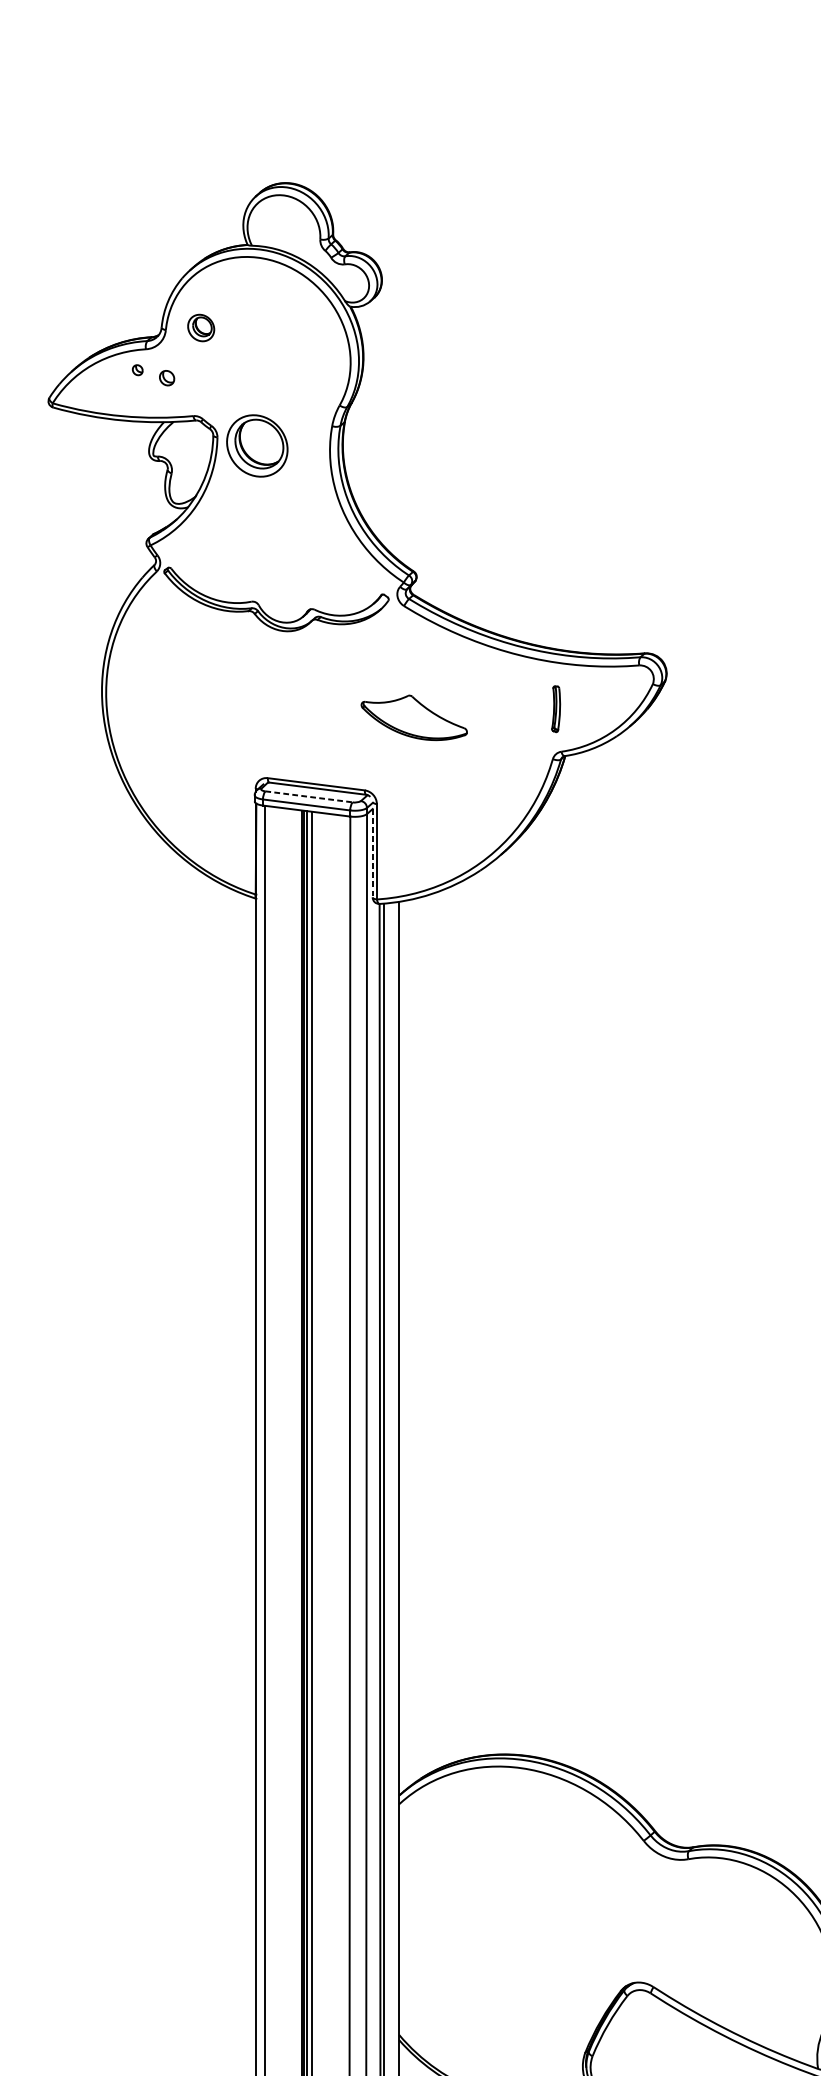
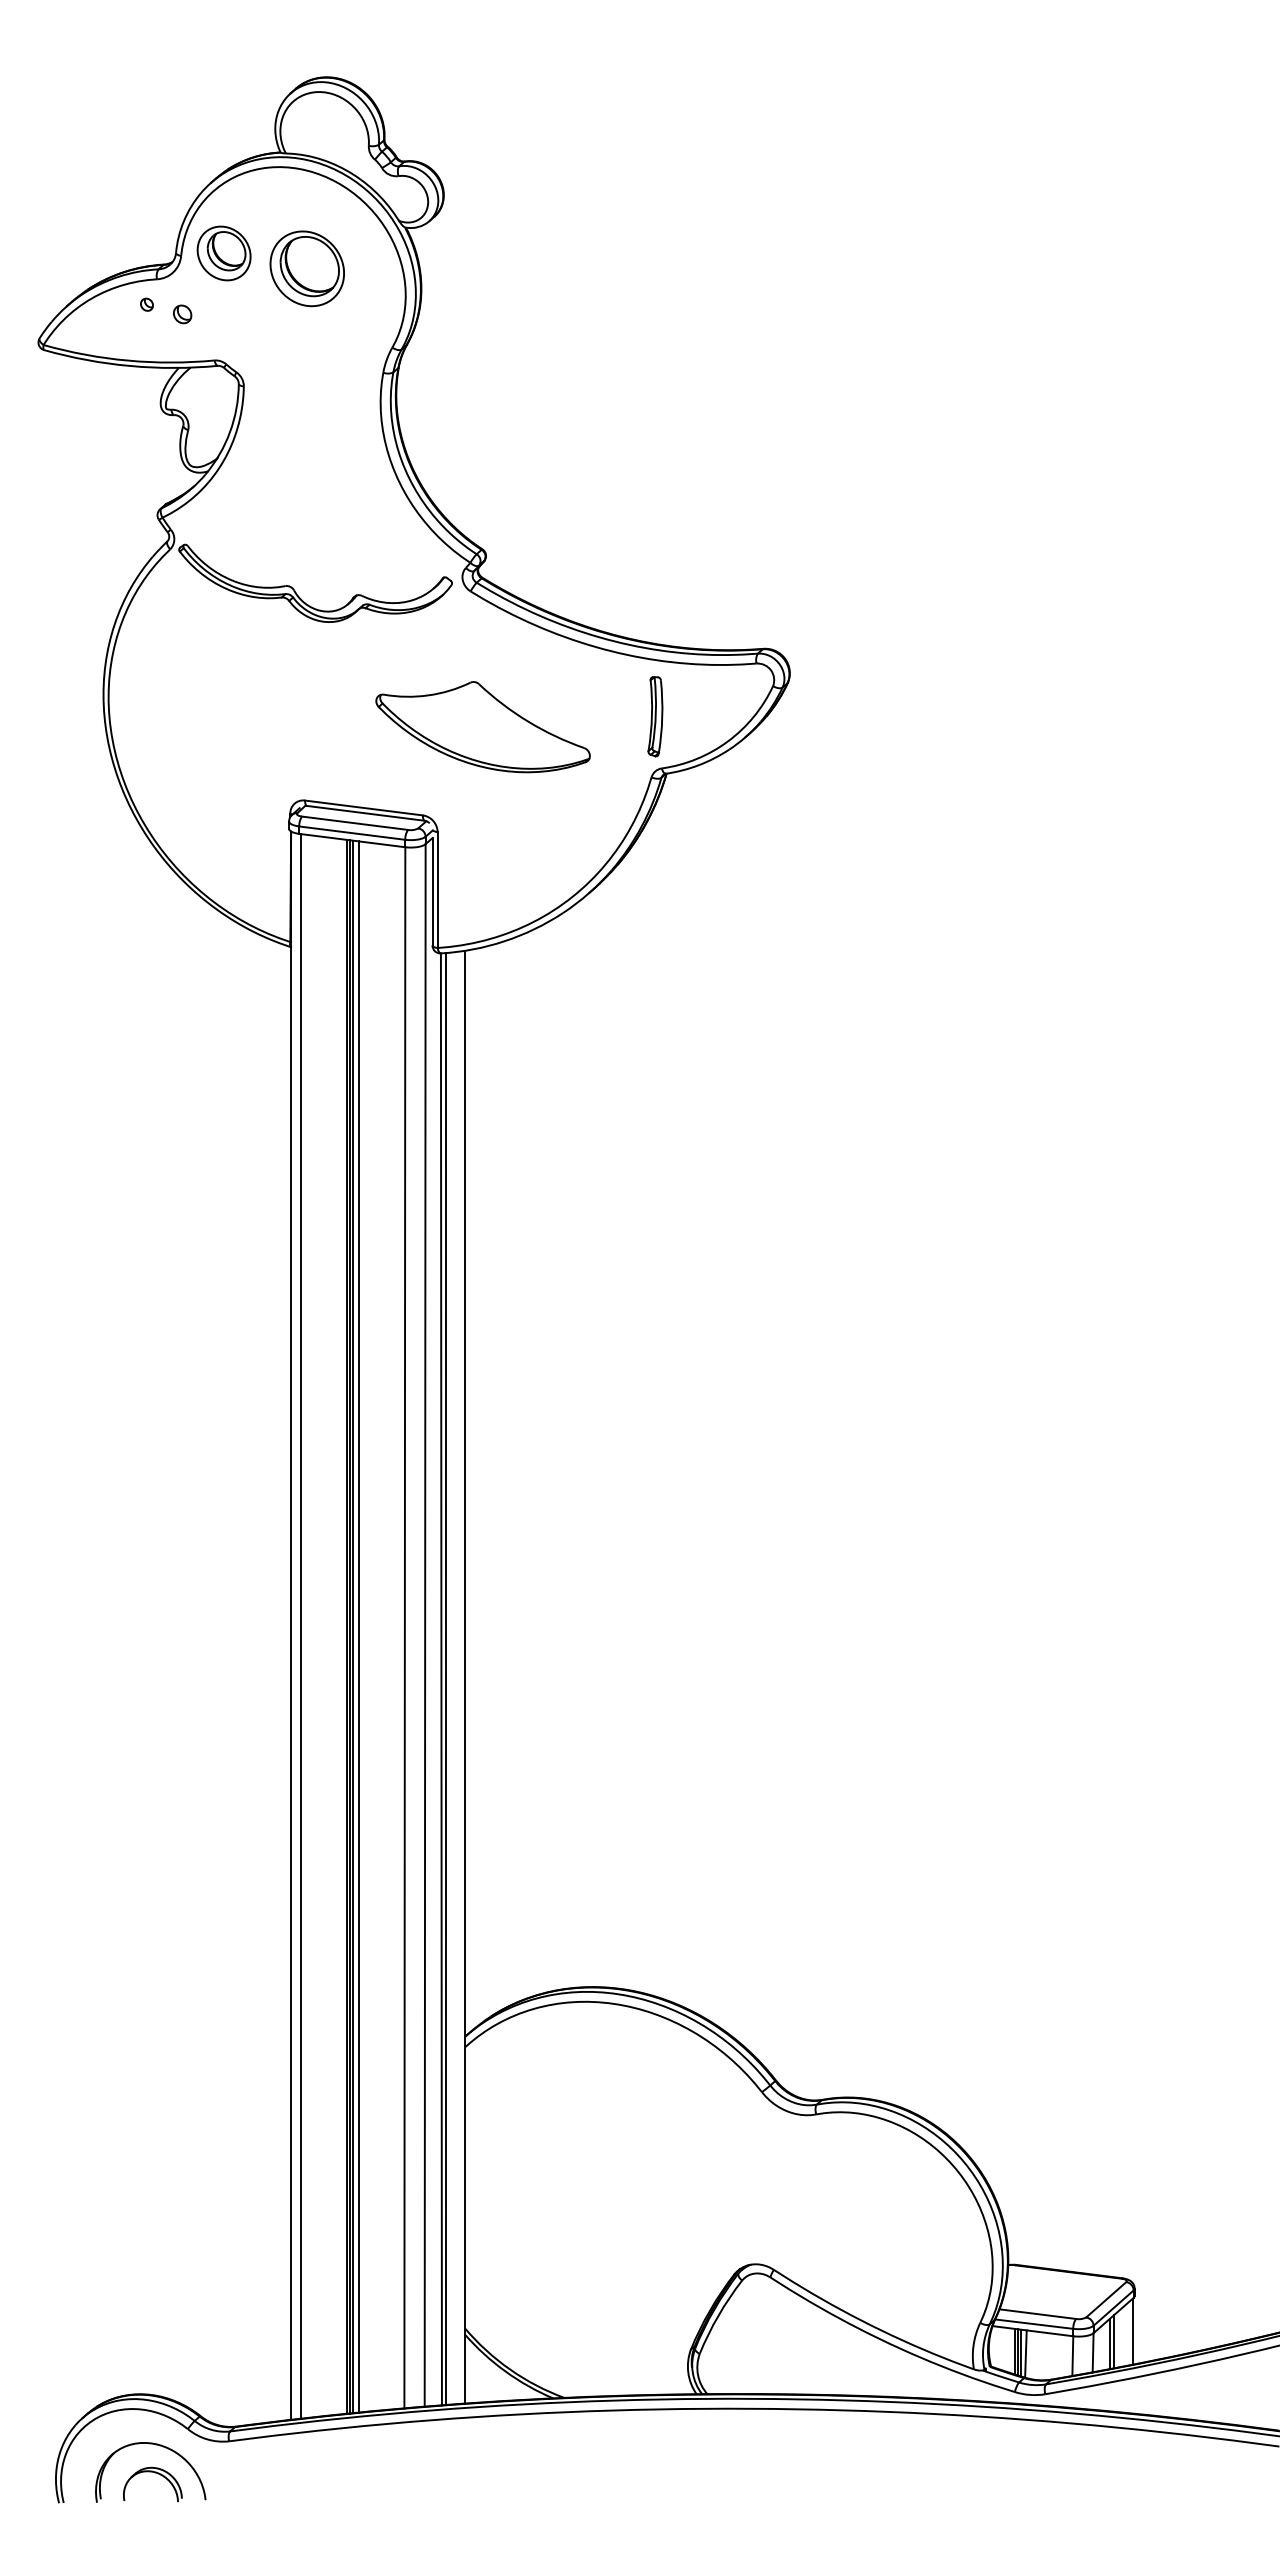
part: (200, 328) -> (223, 253), size x1.67
part: (256, 445) -> (306, 268), moved
part: (556, 709) -> (655, 716), size x1.43
part: (413, 718) -> (482, 727), size x1.67
line: (309, 797) -> (355, 823), dashed -> solid
line: (372, 852) -> (432, 891), dashed -> solid

